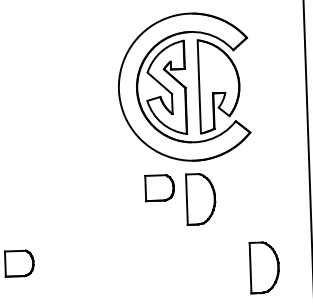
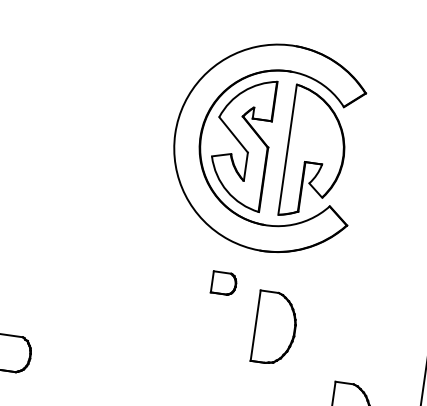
part: (184, 86) -> (267, 145), moved
part: (159, 188) -> (223, 283), size x0.6
part: (200, 199) -> (274, 328), moved

